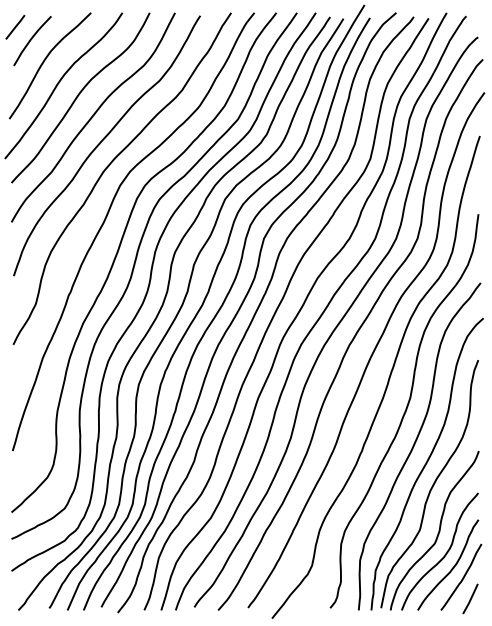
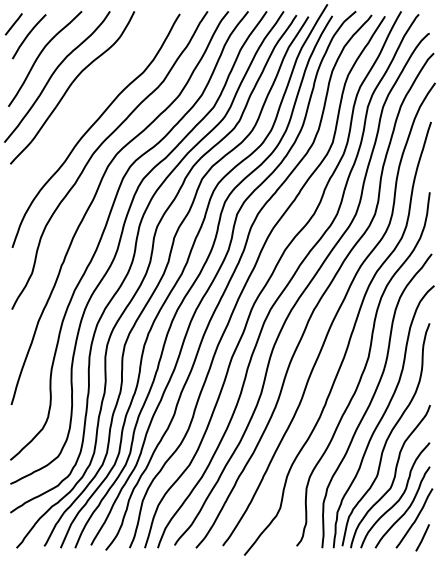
curve: (93, 116) -> (84, 104), removed

